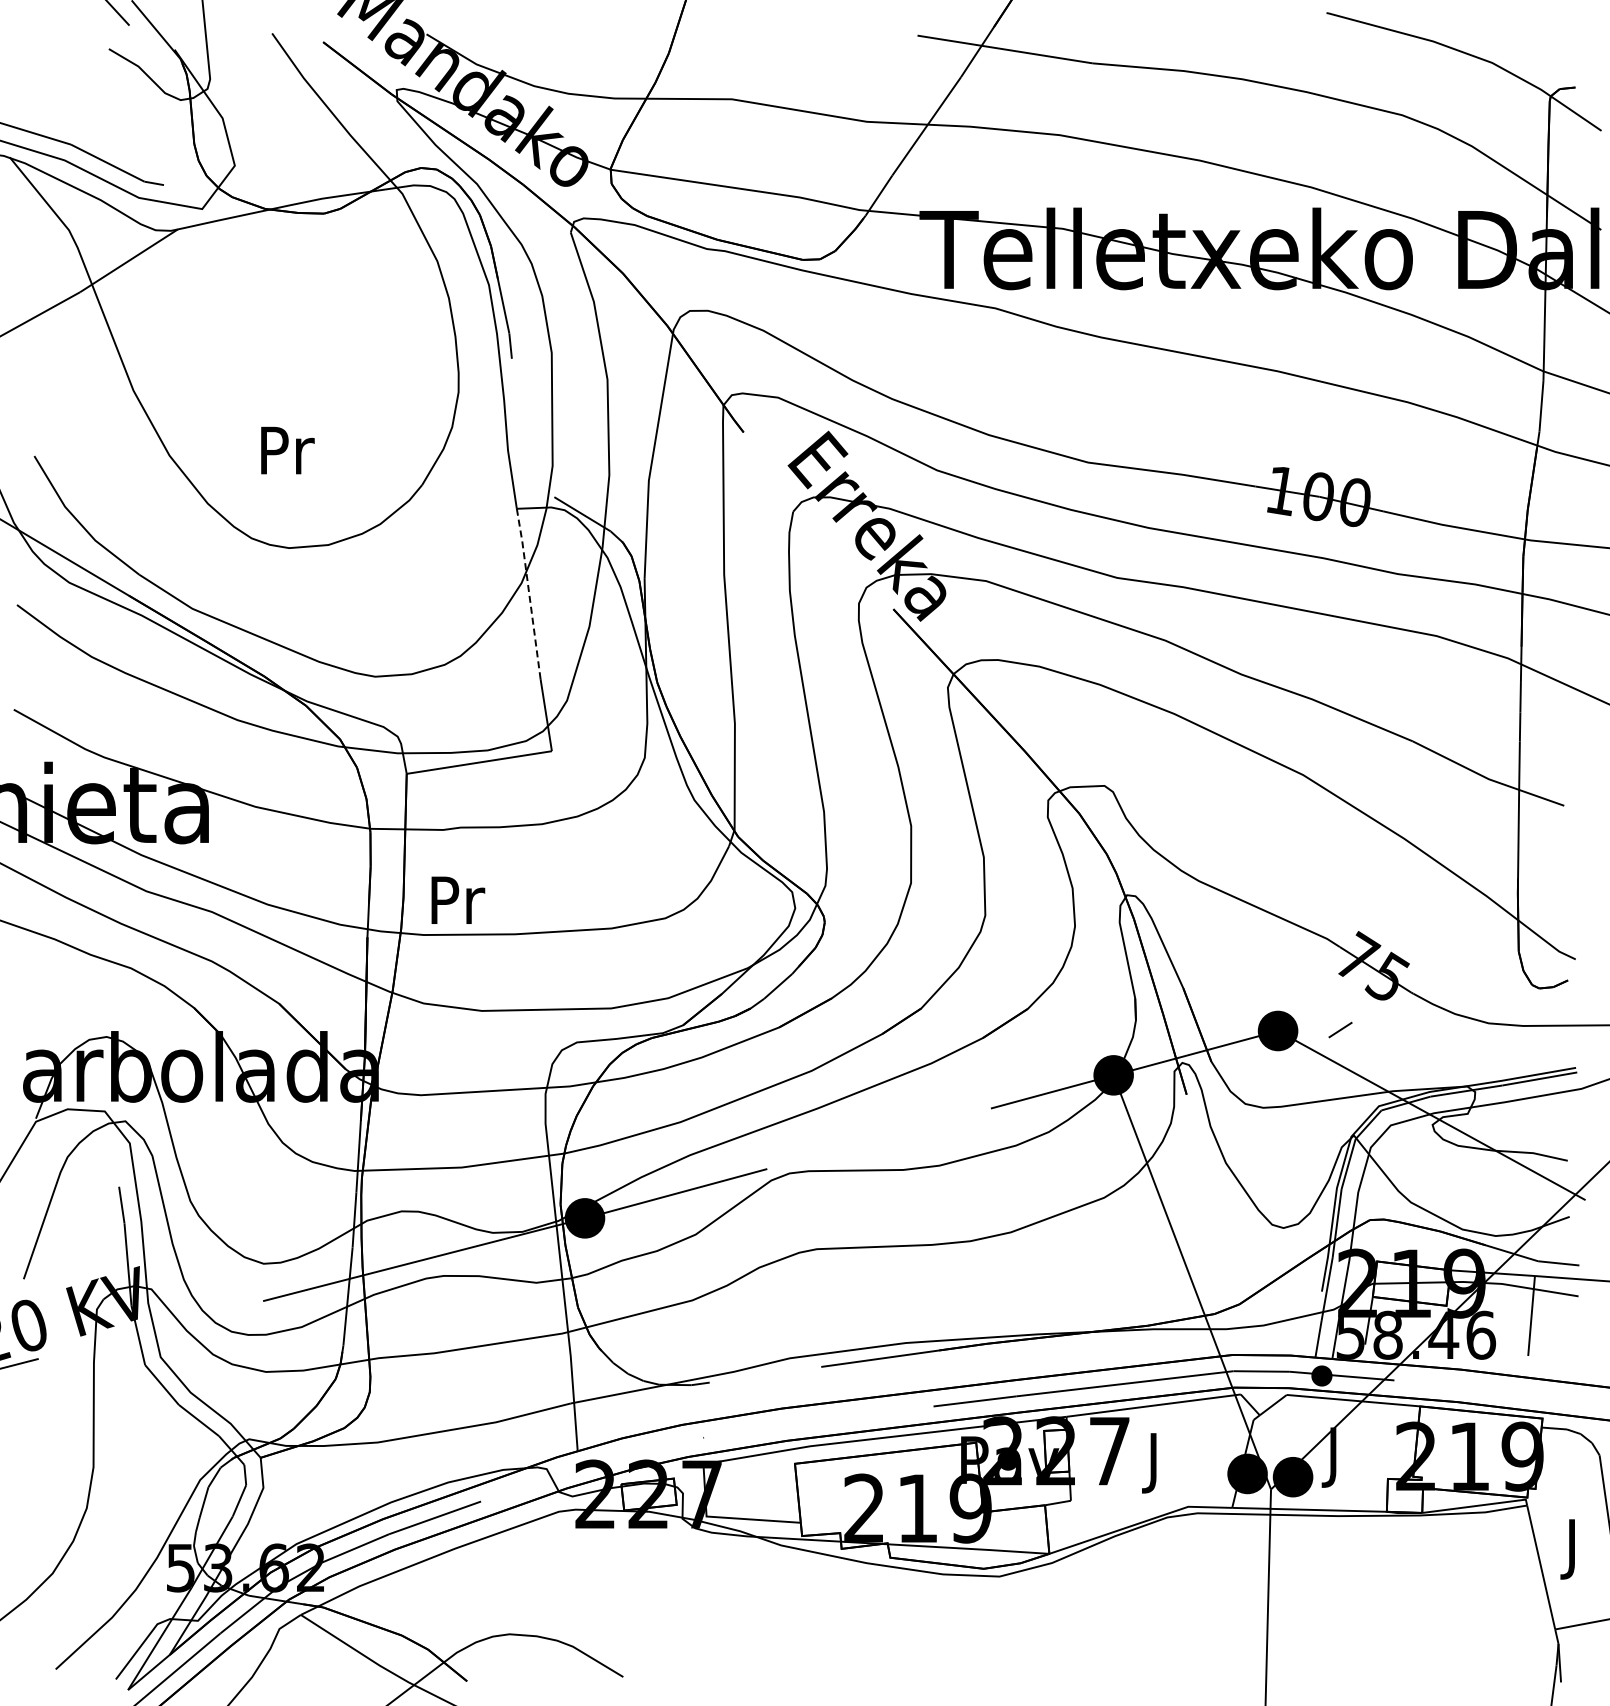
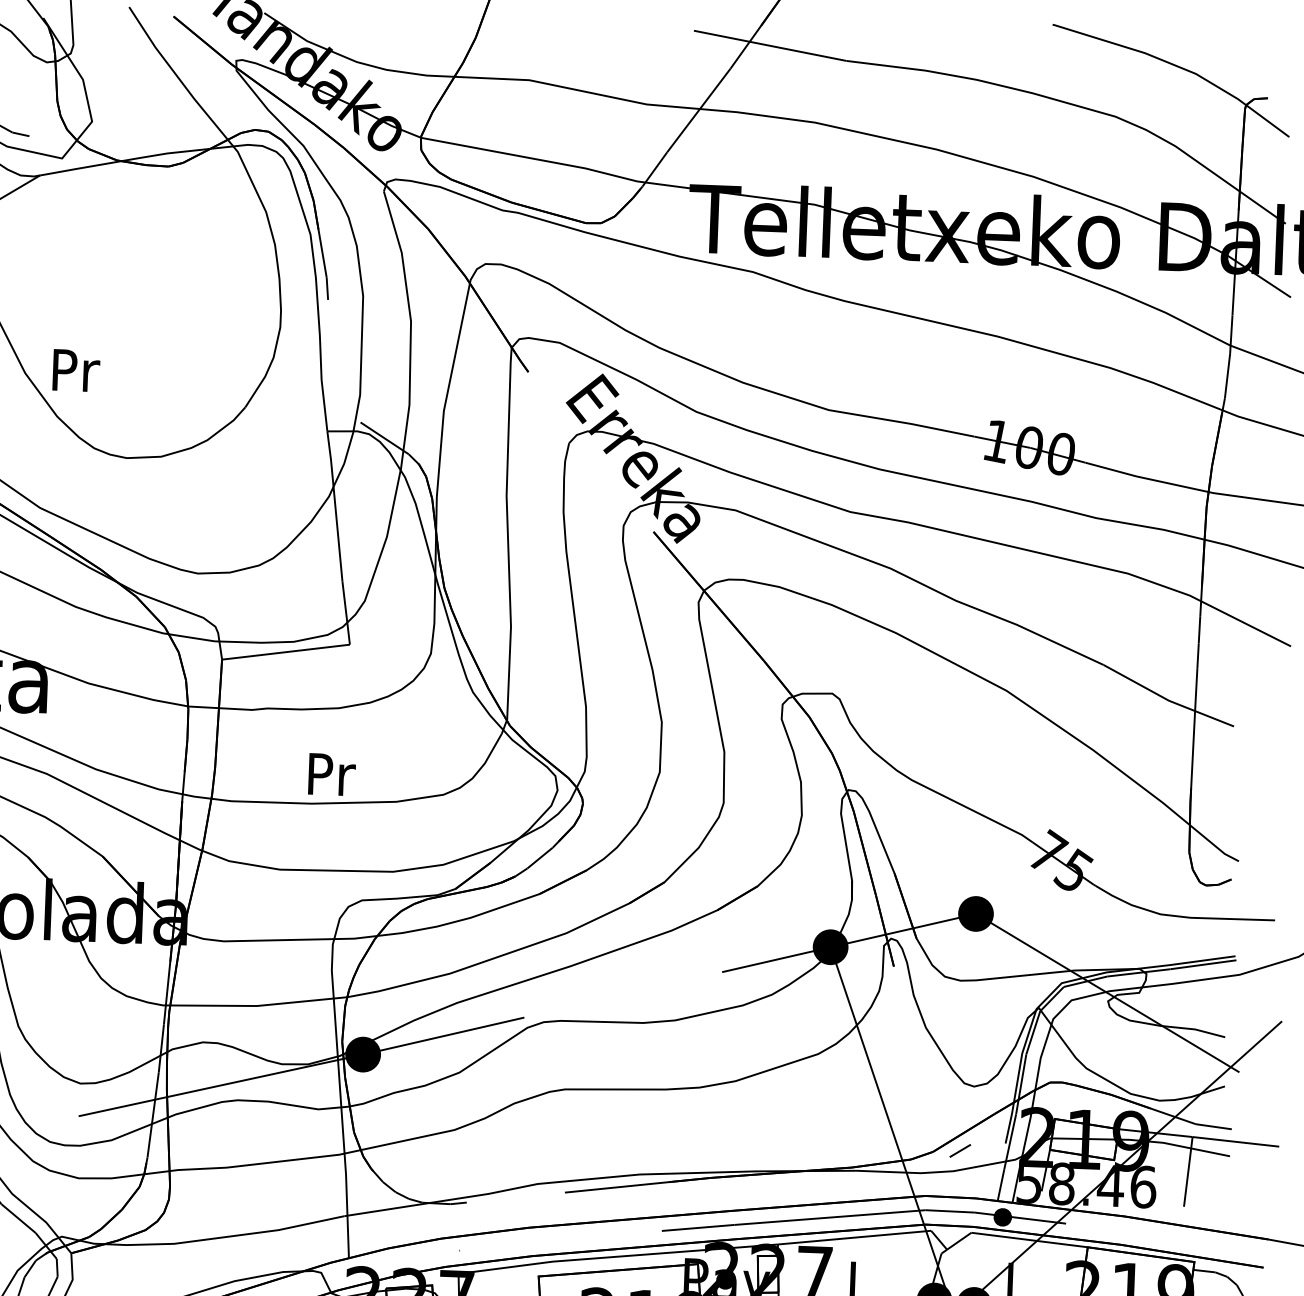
text: (287, 450) -> (76, 370), moved
line: (529, 592) -> (335, 505), dashed -> solid
text: (458, 899) -> (332, 773), moved
line: (1340, 1029) -> (960, 1150), moved

